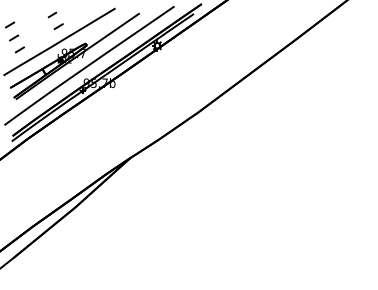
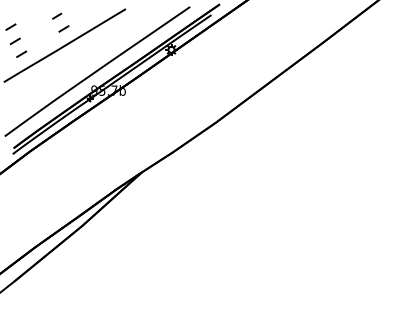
part: (74, 55) -> (81, 60), removed

